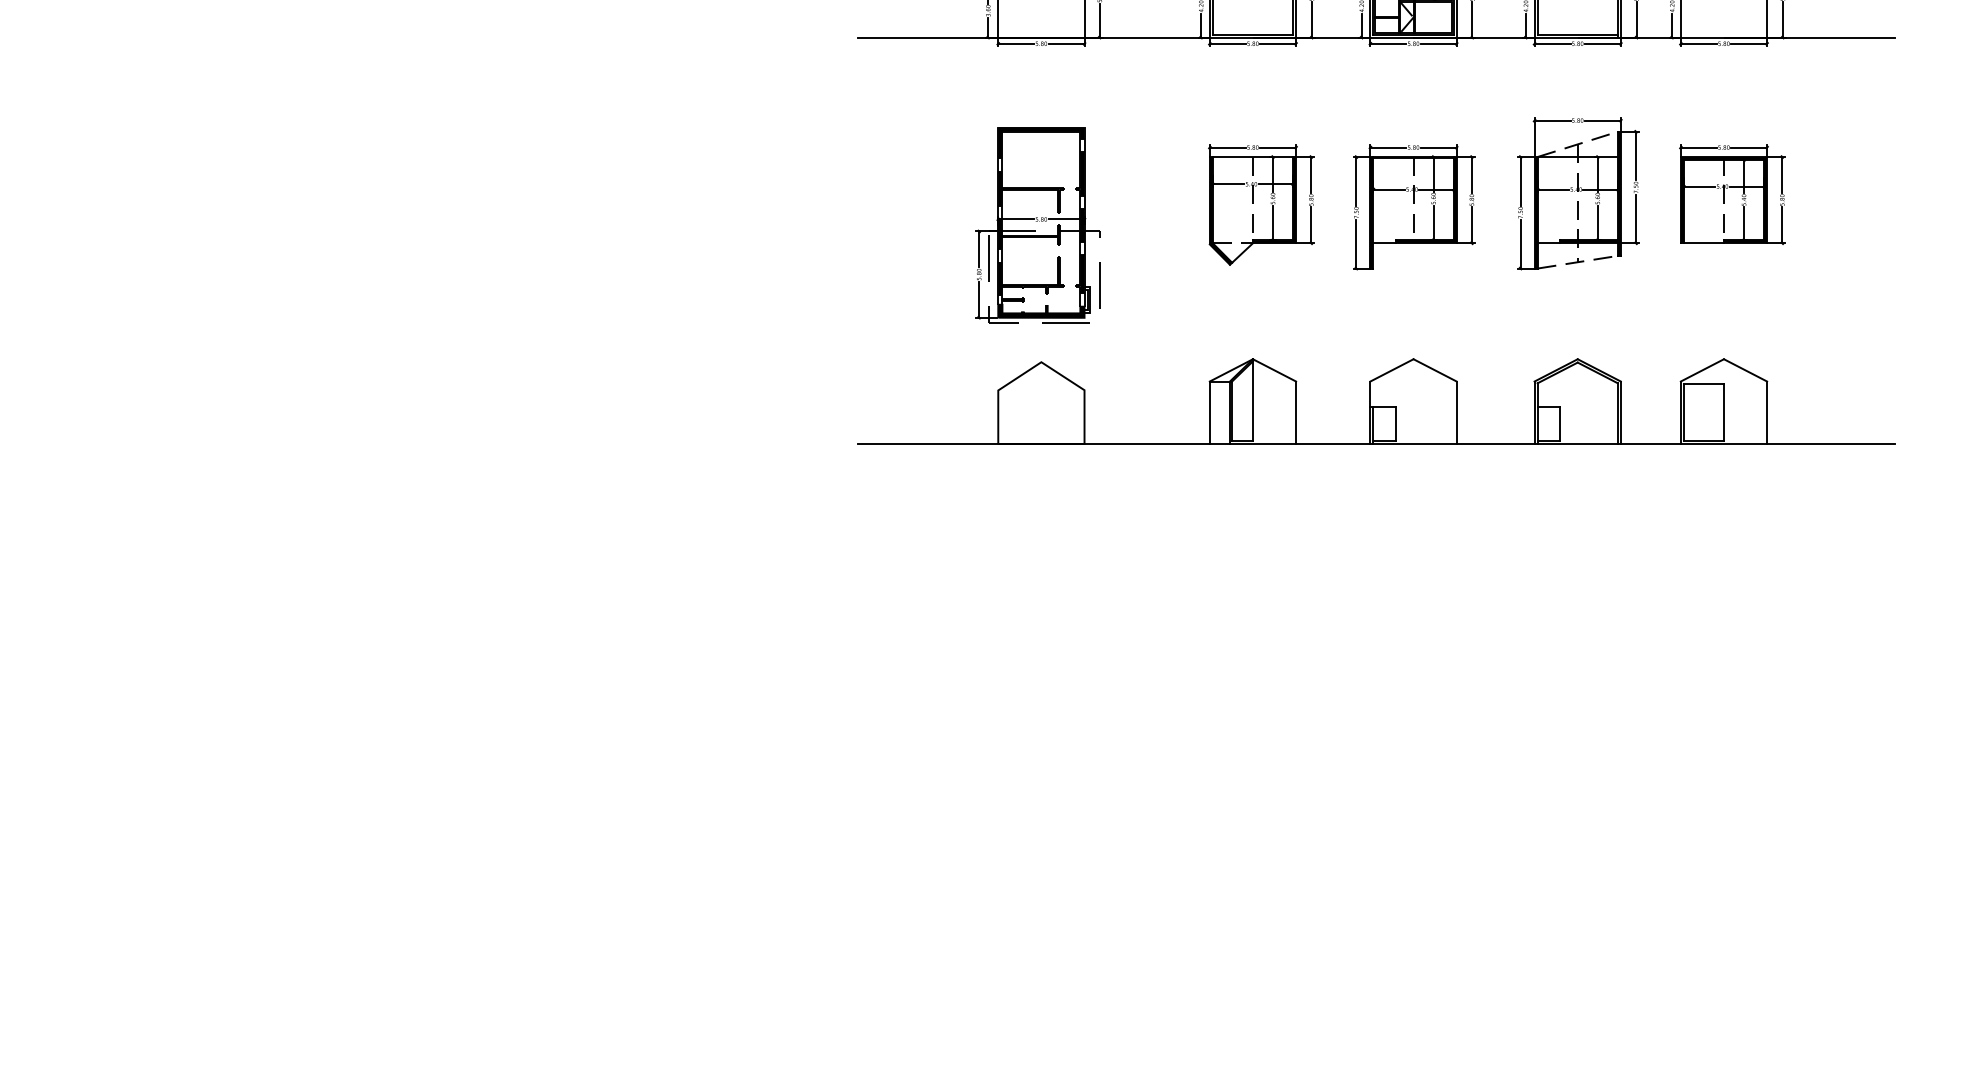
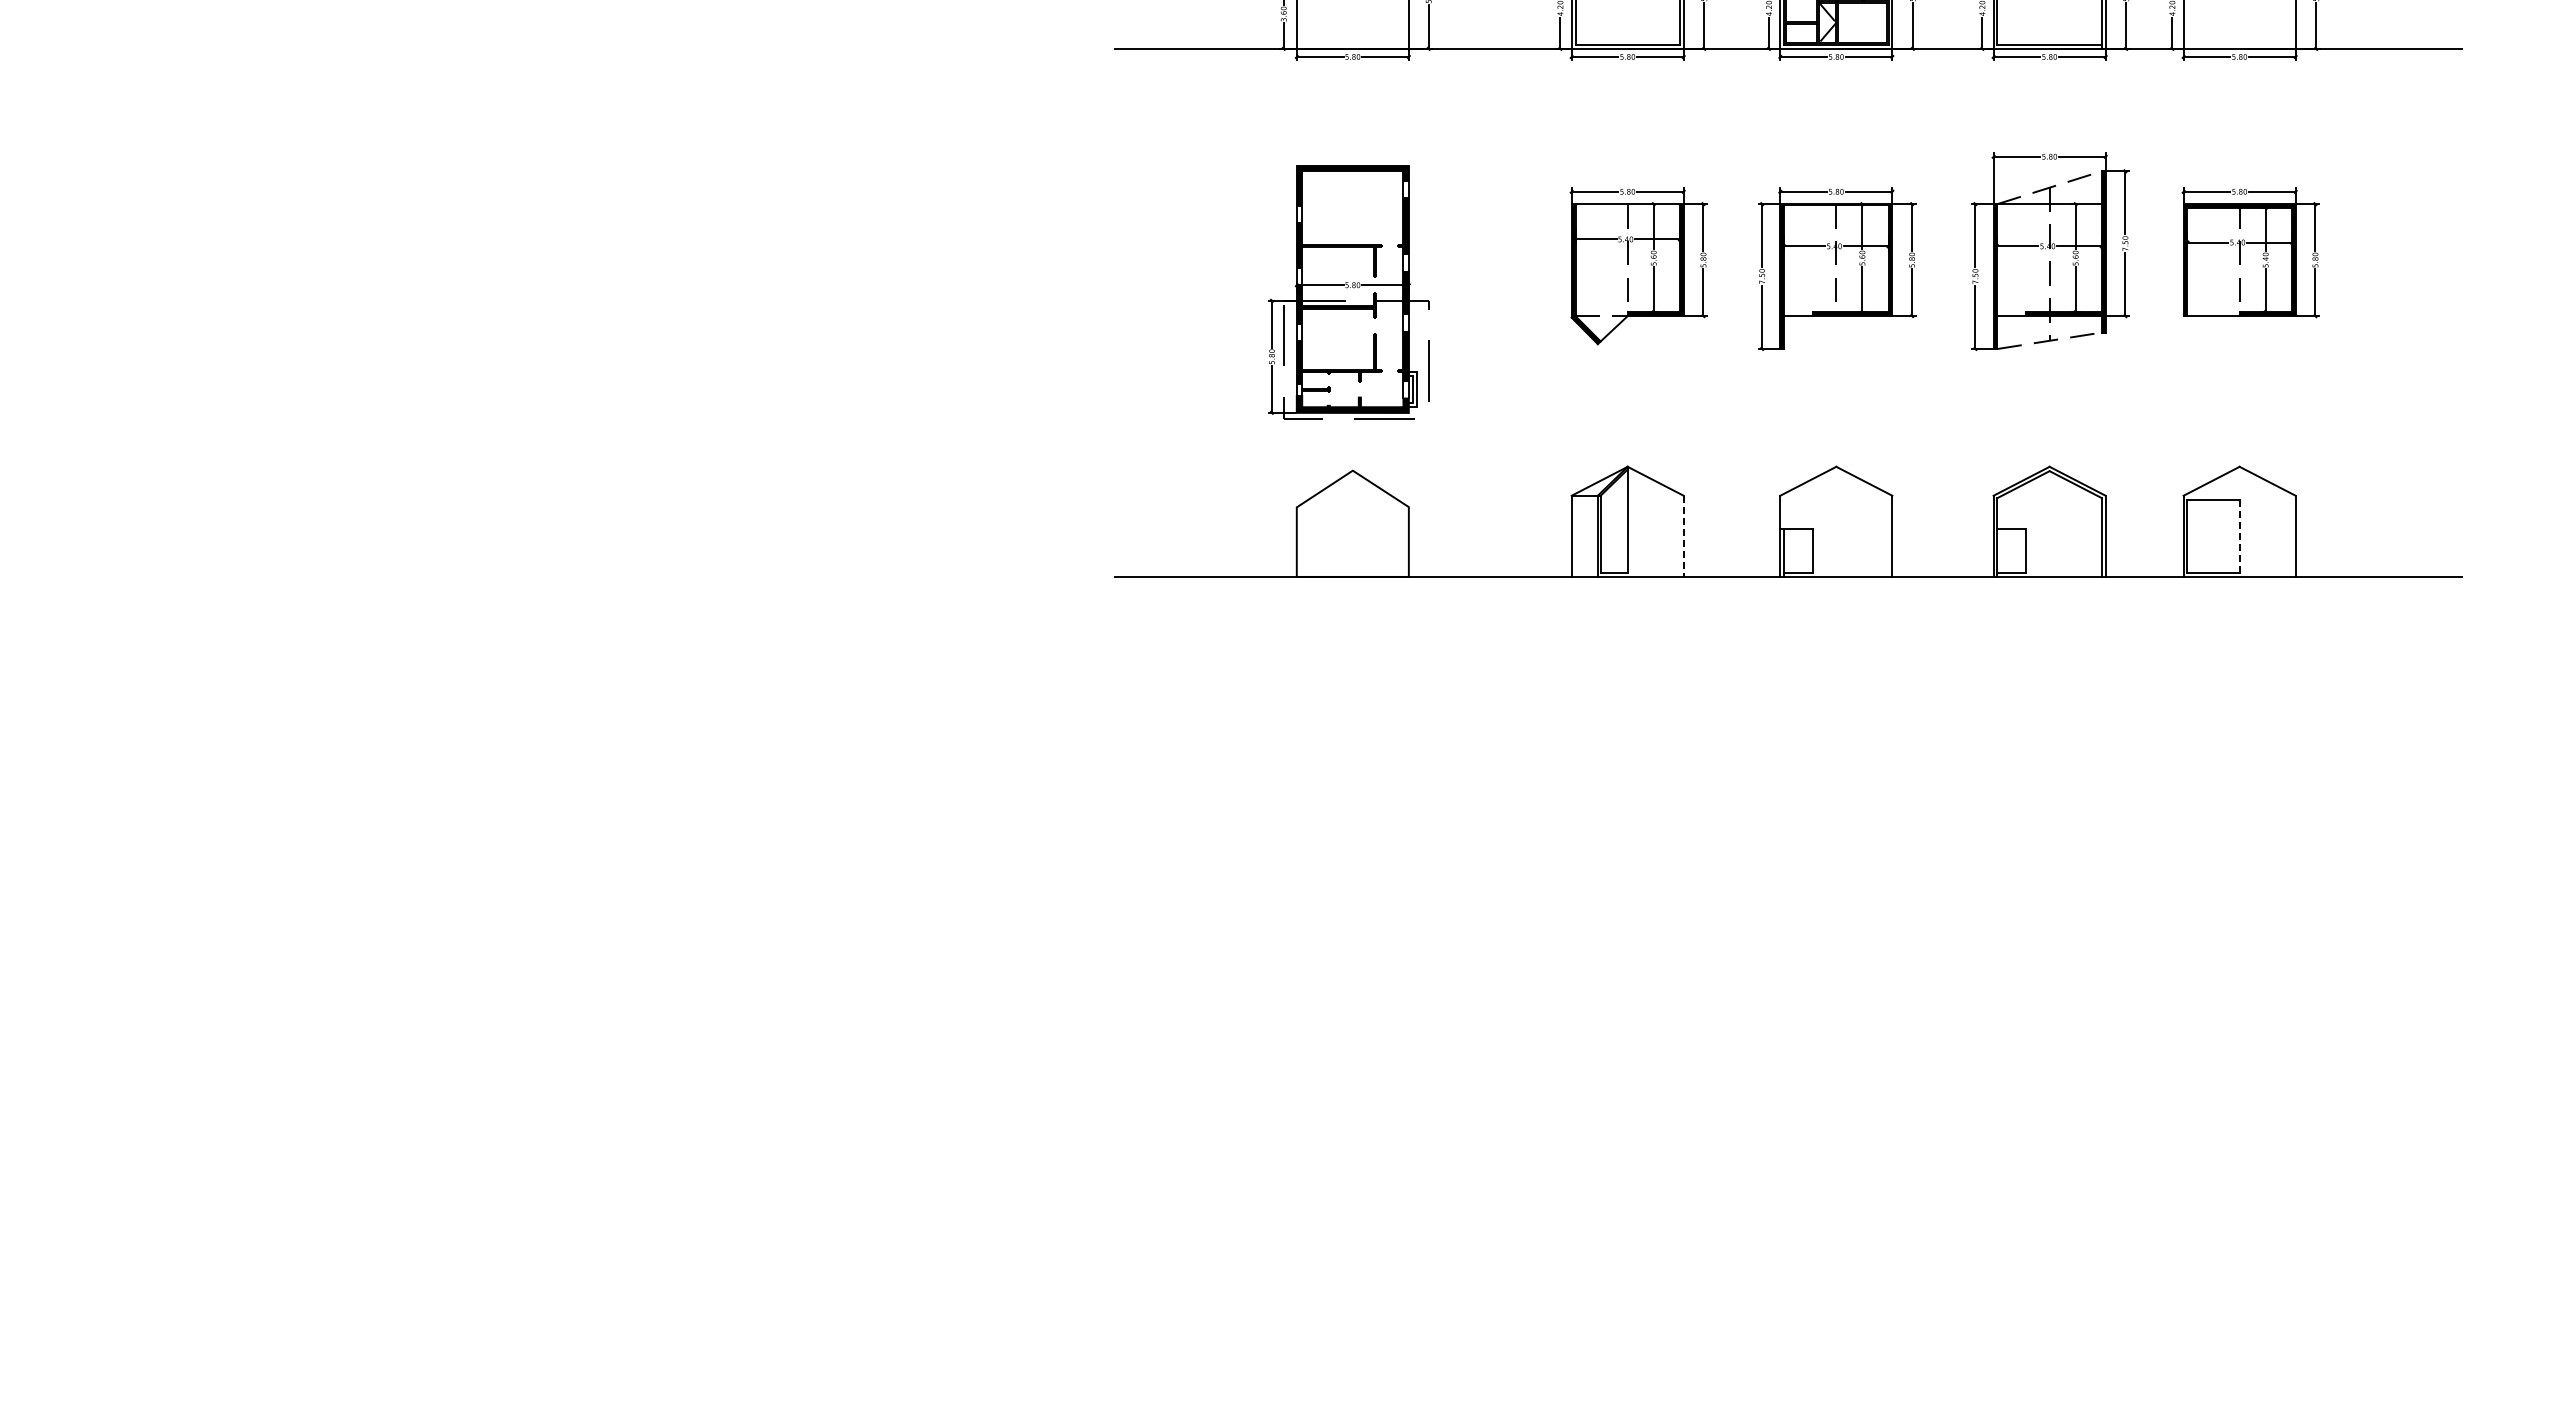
line: (1295, 412) -> (1683, 536), solid -> dashed
line: (1723, 412) -> (2239, 536), solid -> dashed

